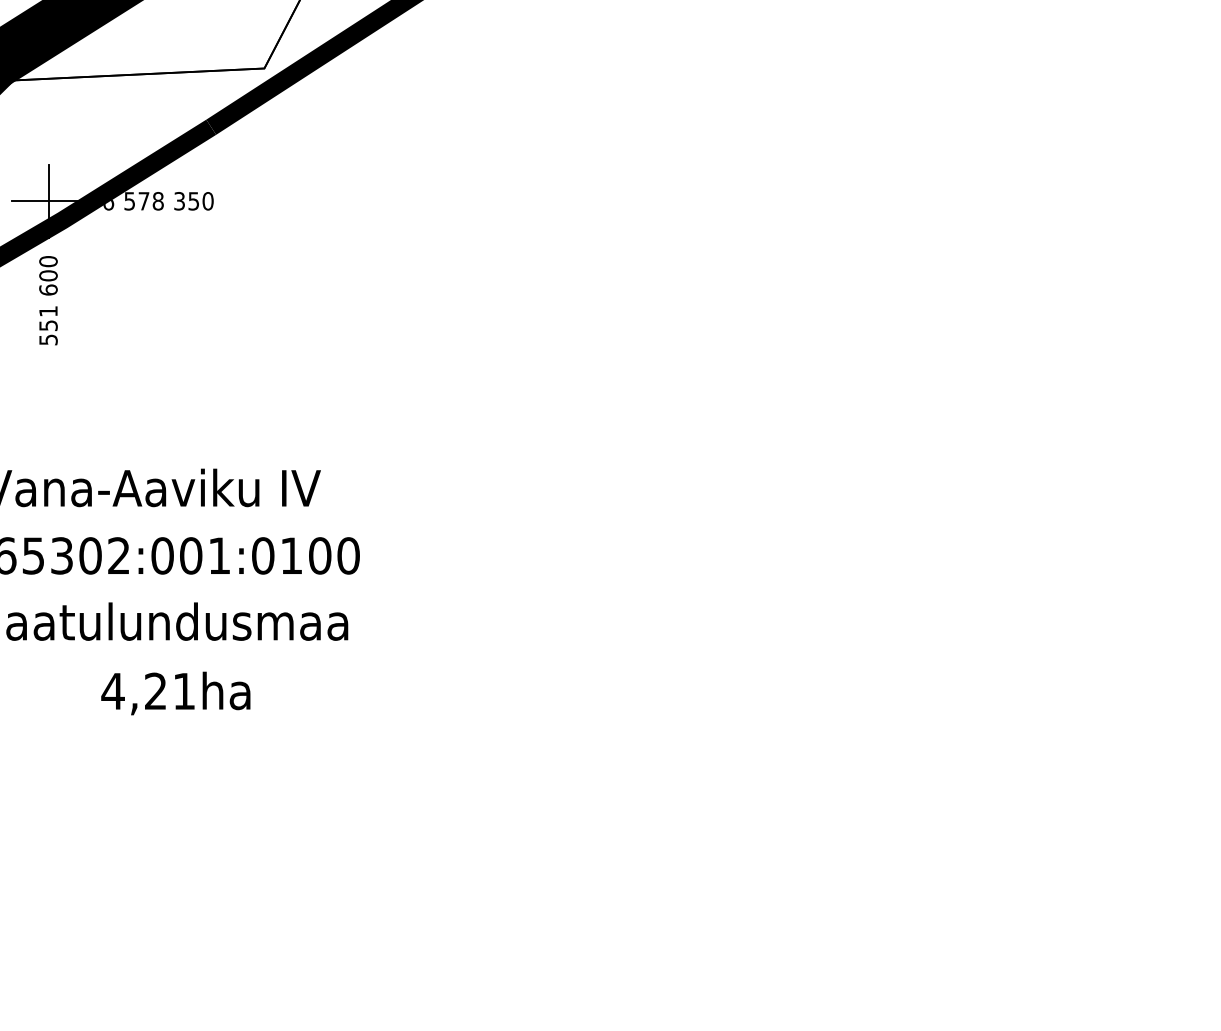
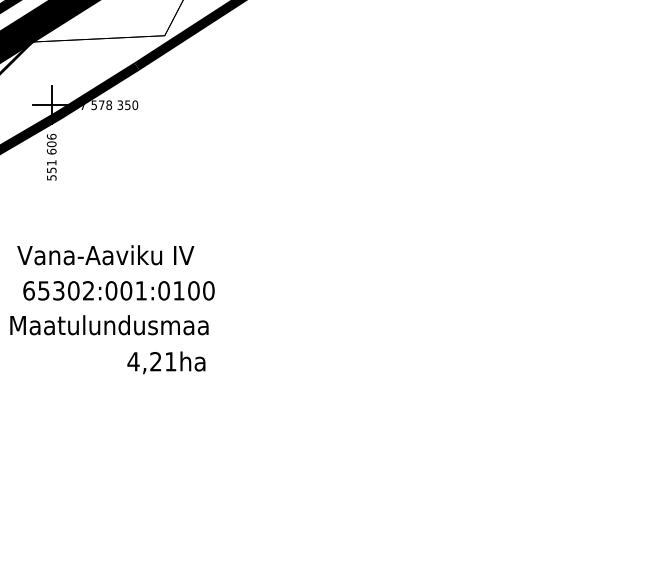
text: (107, 205) -> (82, 107), 6 -> 7
text: (48, 261) -> (51, 136), 600 -> 606
text: (176, 692) -> (166, 362), moved

